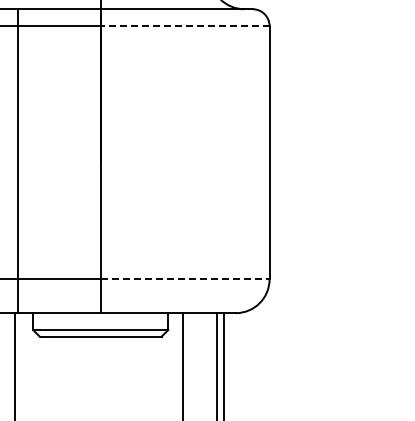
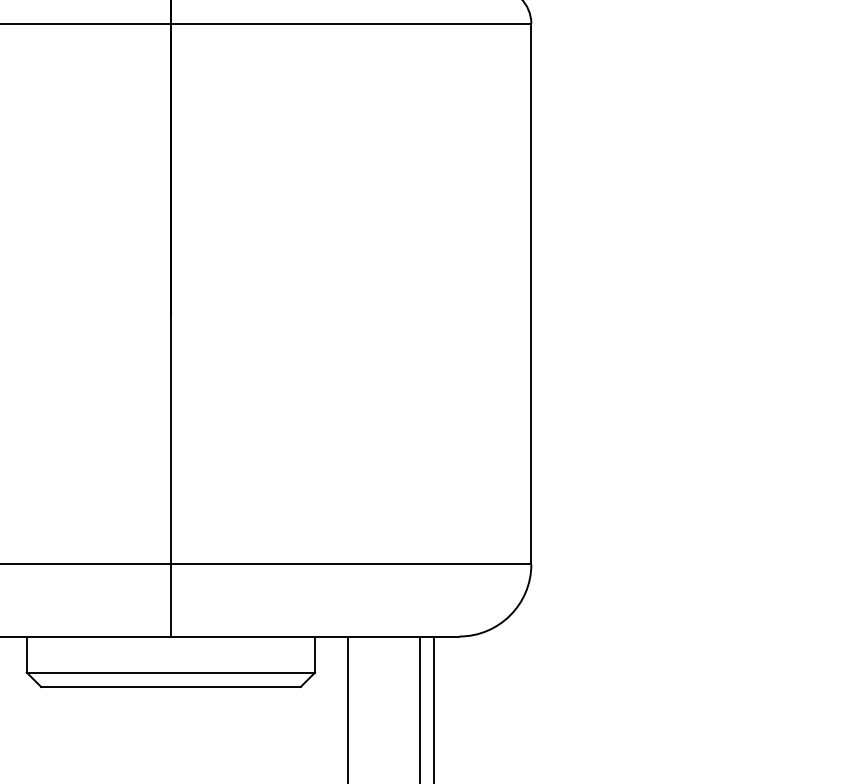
line: (184, 26) -> (349, 24), dashed -> solid
line: (185, 279) -> (351, 564), dashed -> solid

